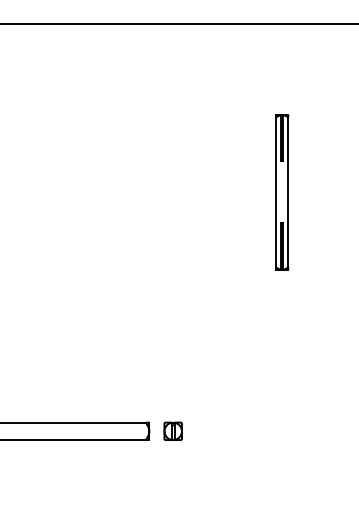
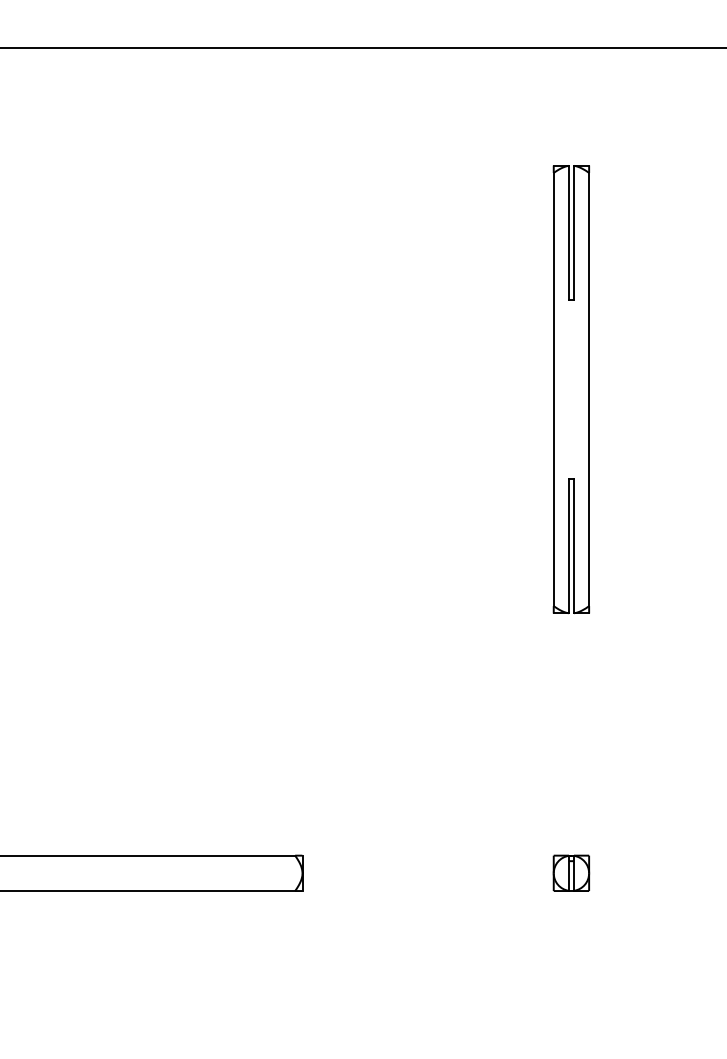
part: (281, 192) -> (569, 389), size x1.43
part: (172, 430) -> (569, 871), moved

